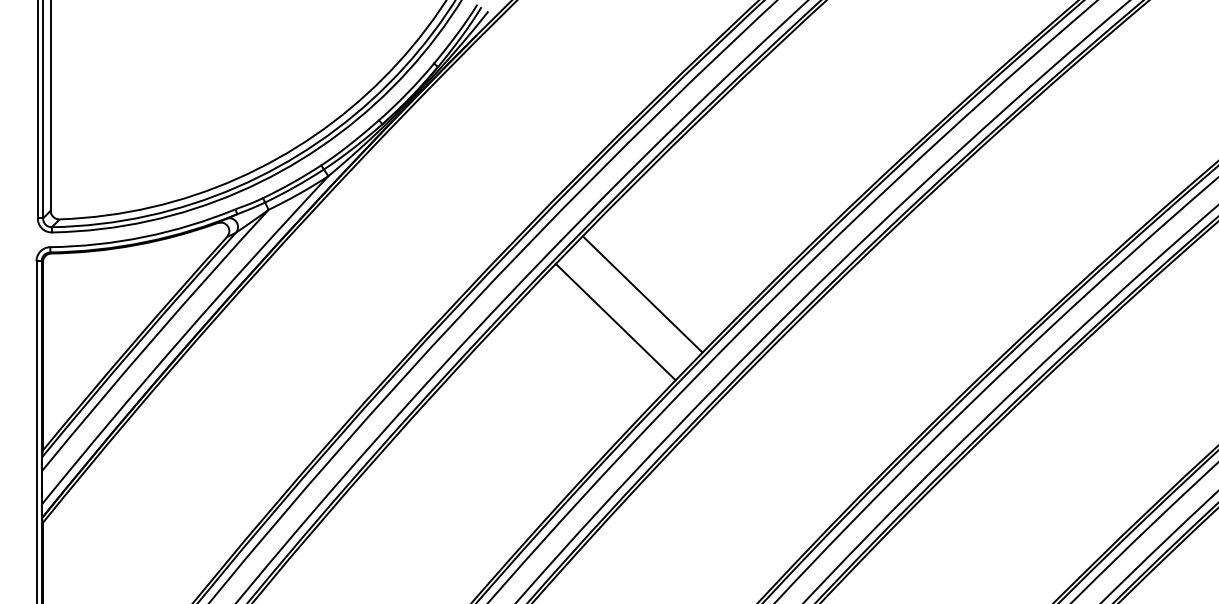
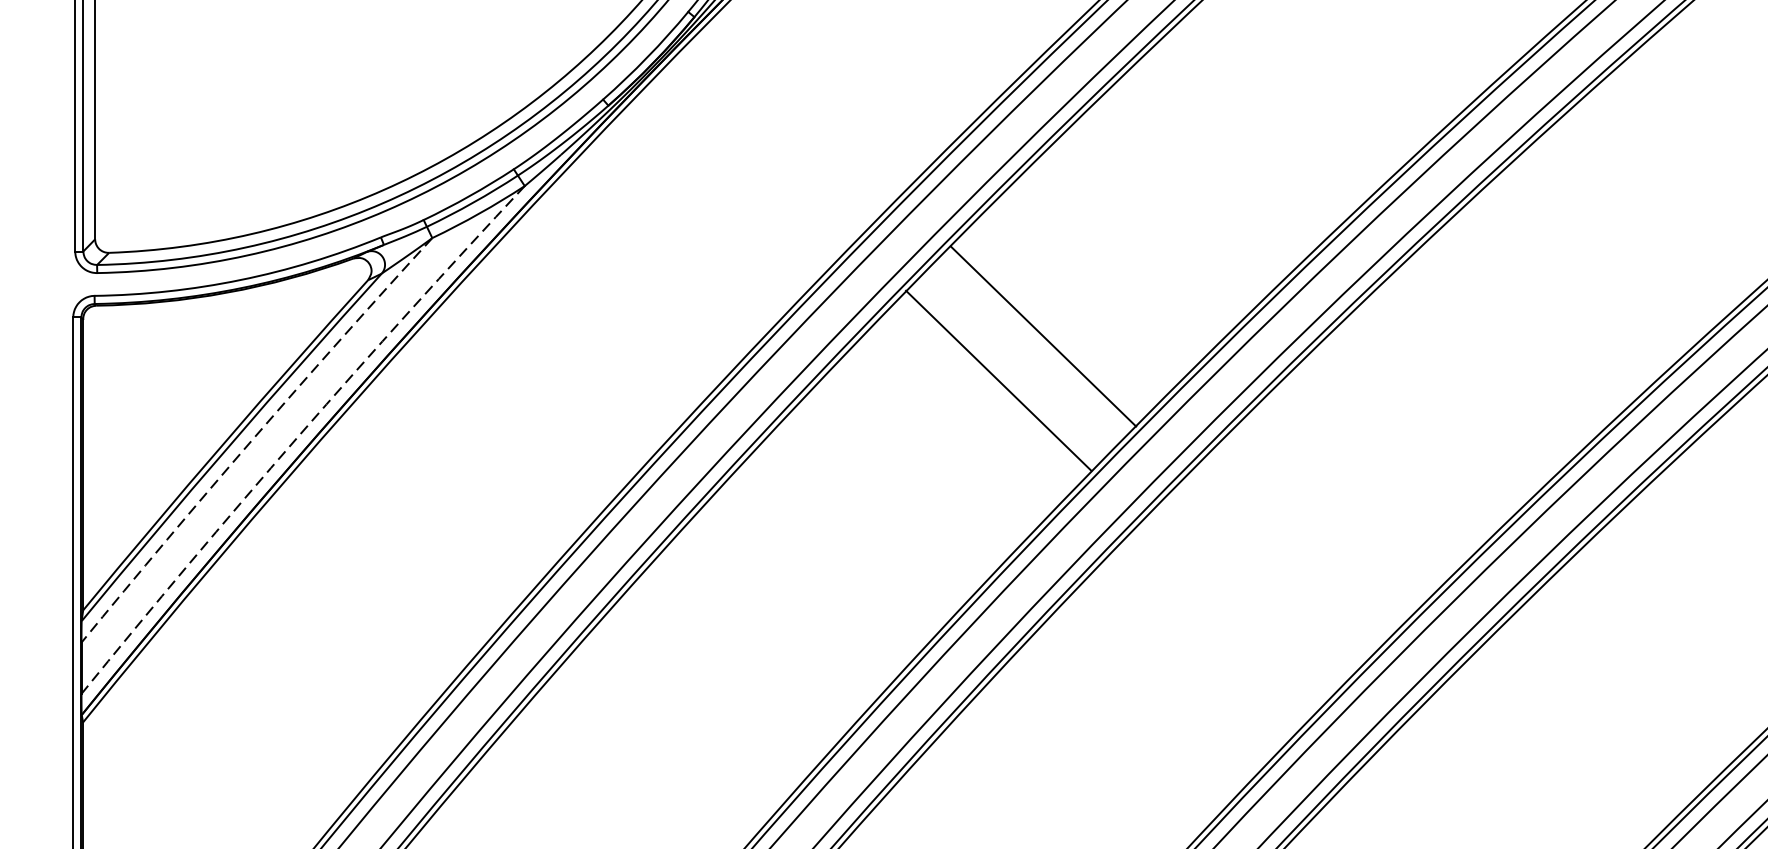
line: (642, 294) -> (1043, 336), moved
line: (615, 321) -> (998, 379), moved
arc: (182, 337) -> (299, 435), solid -> dashed
arc: (153, 339) -> (254, 438), solid -> dashed

